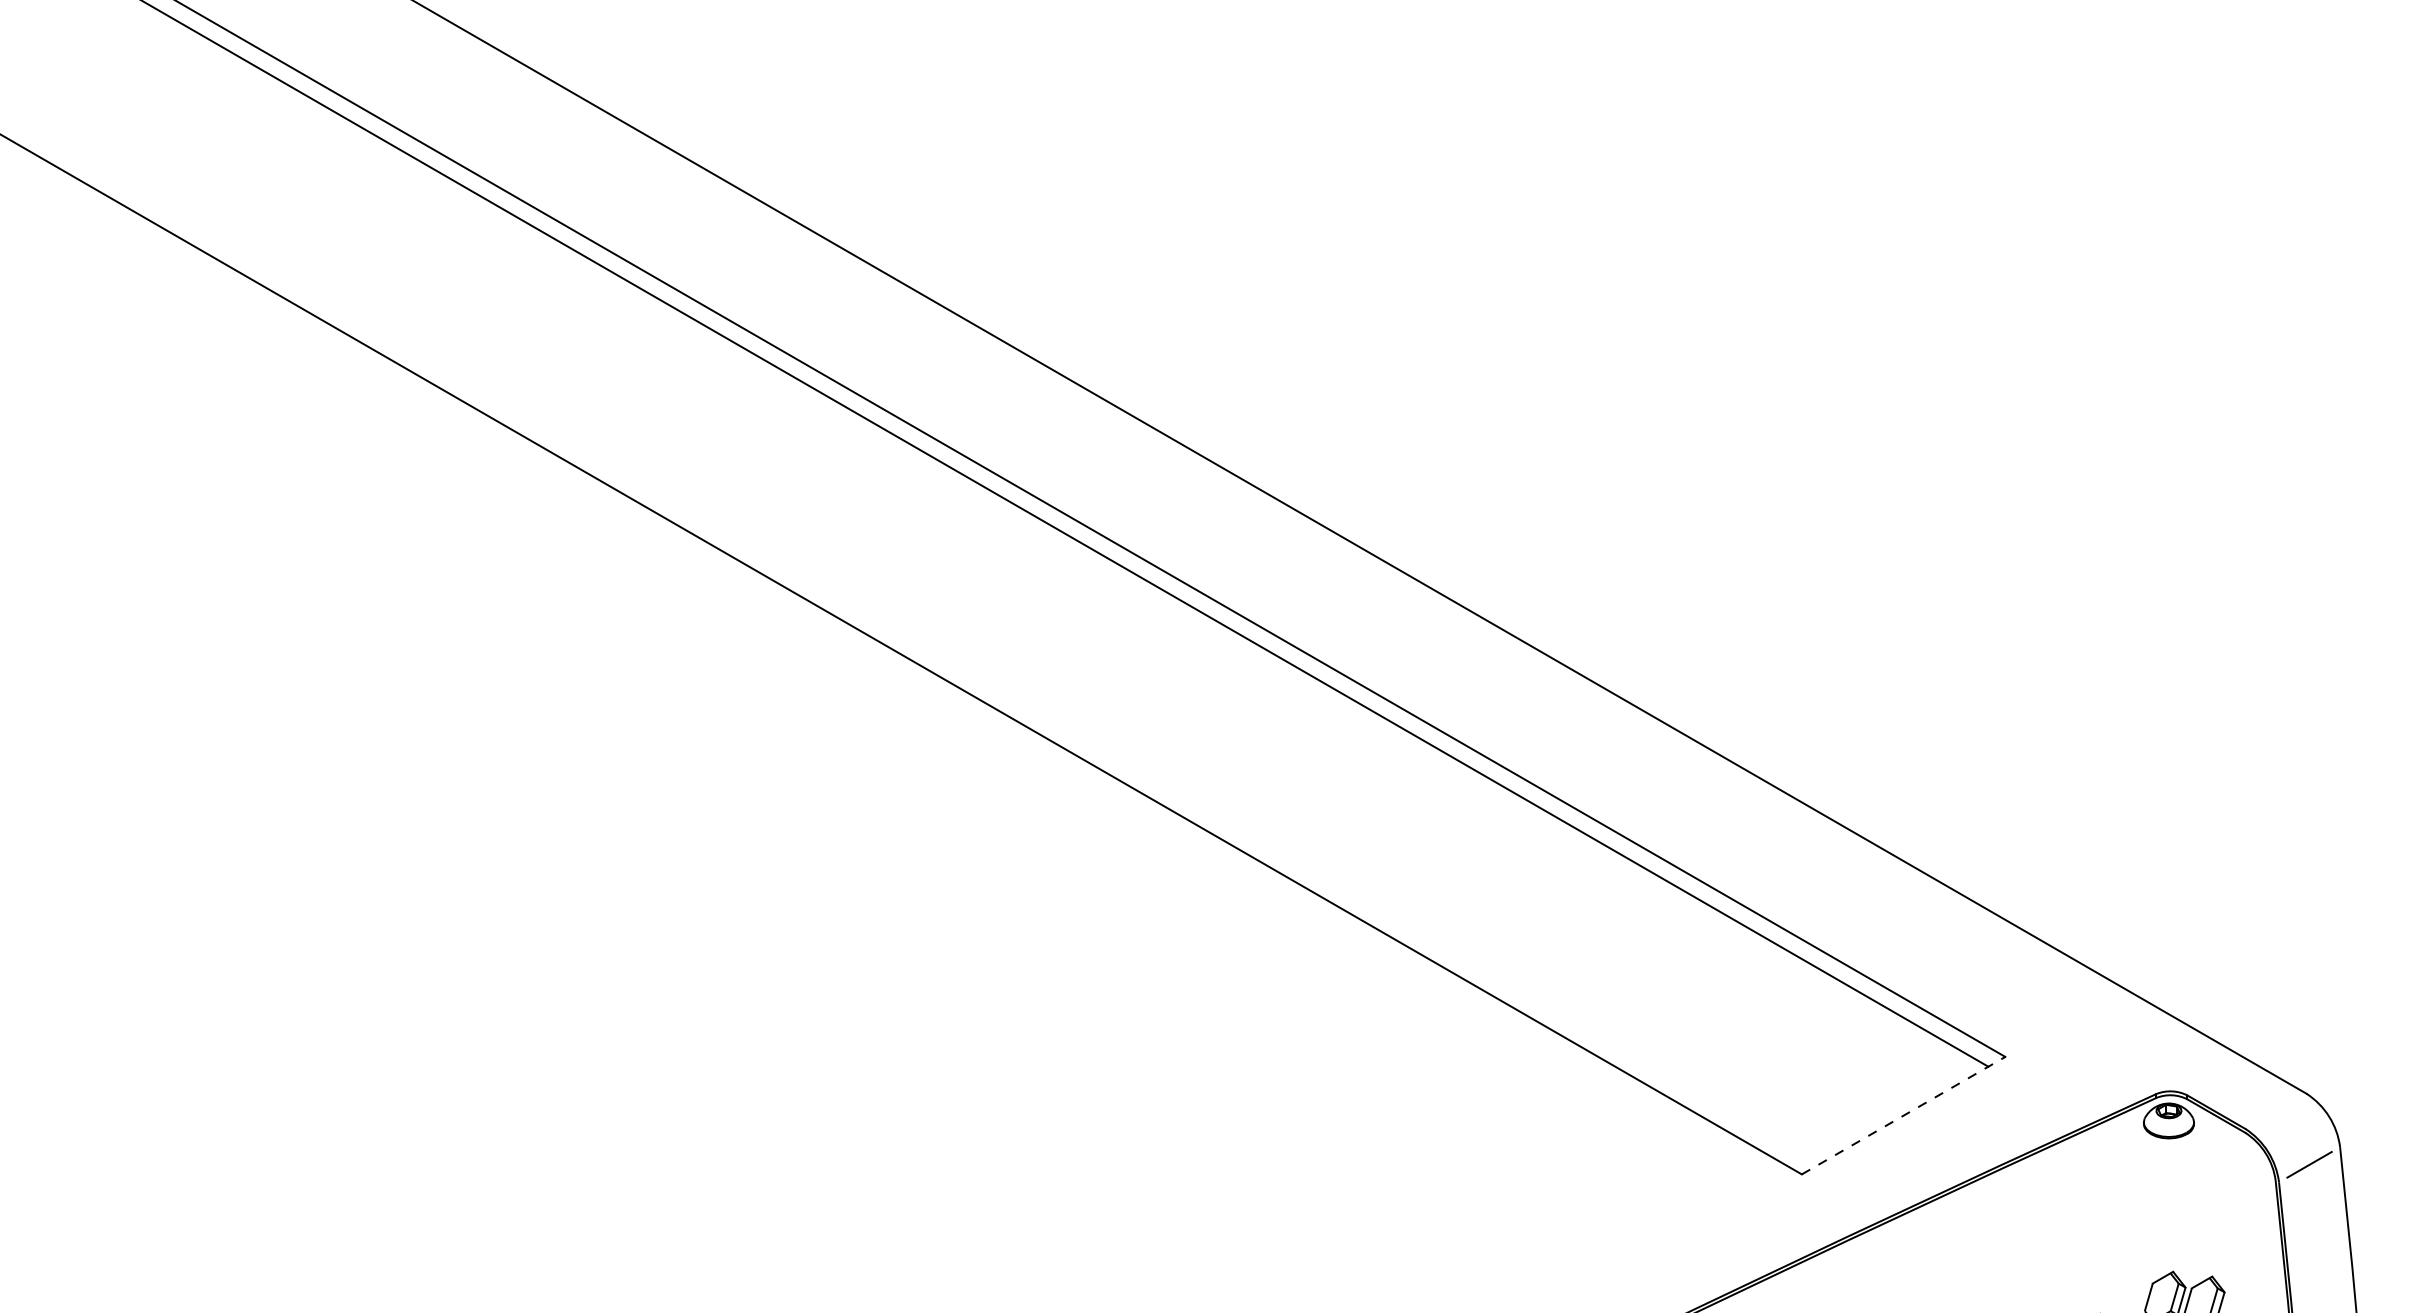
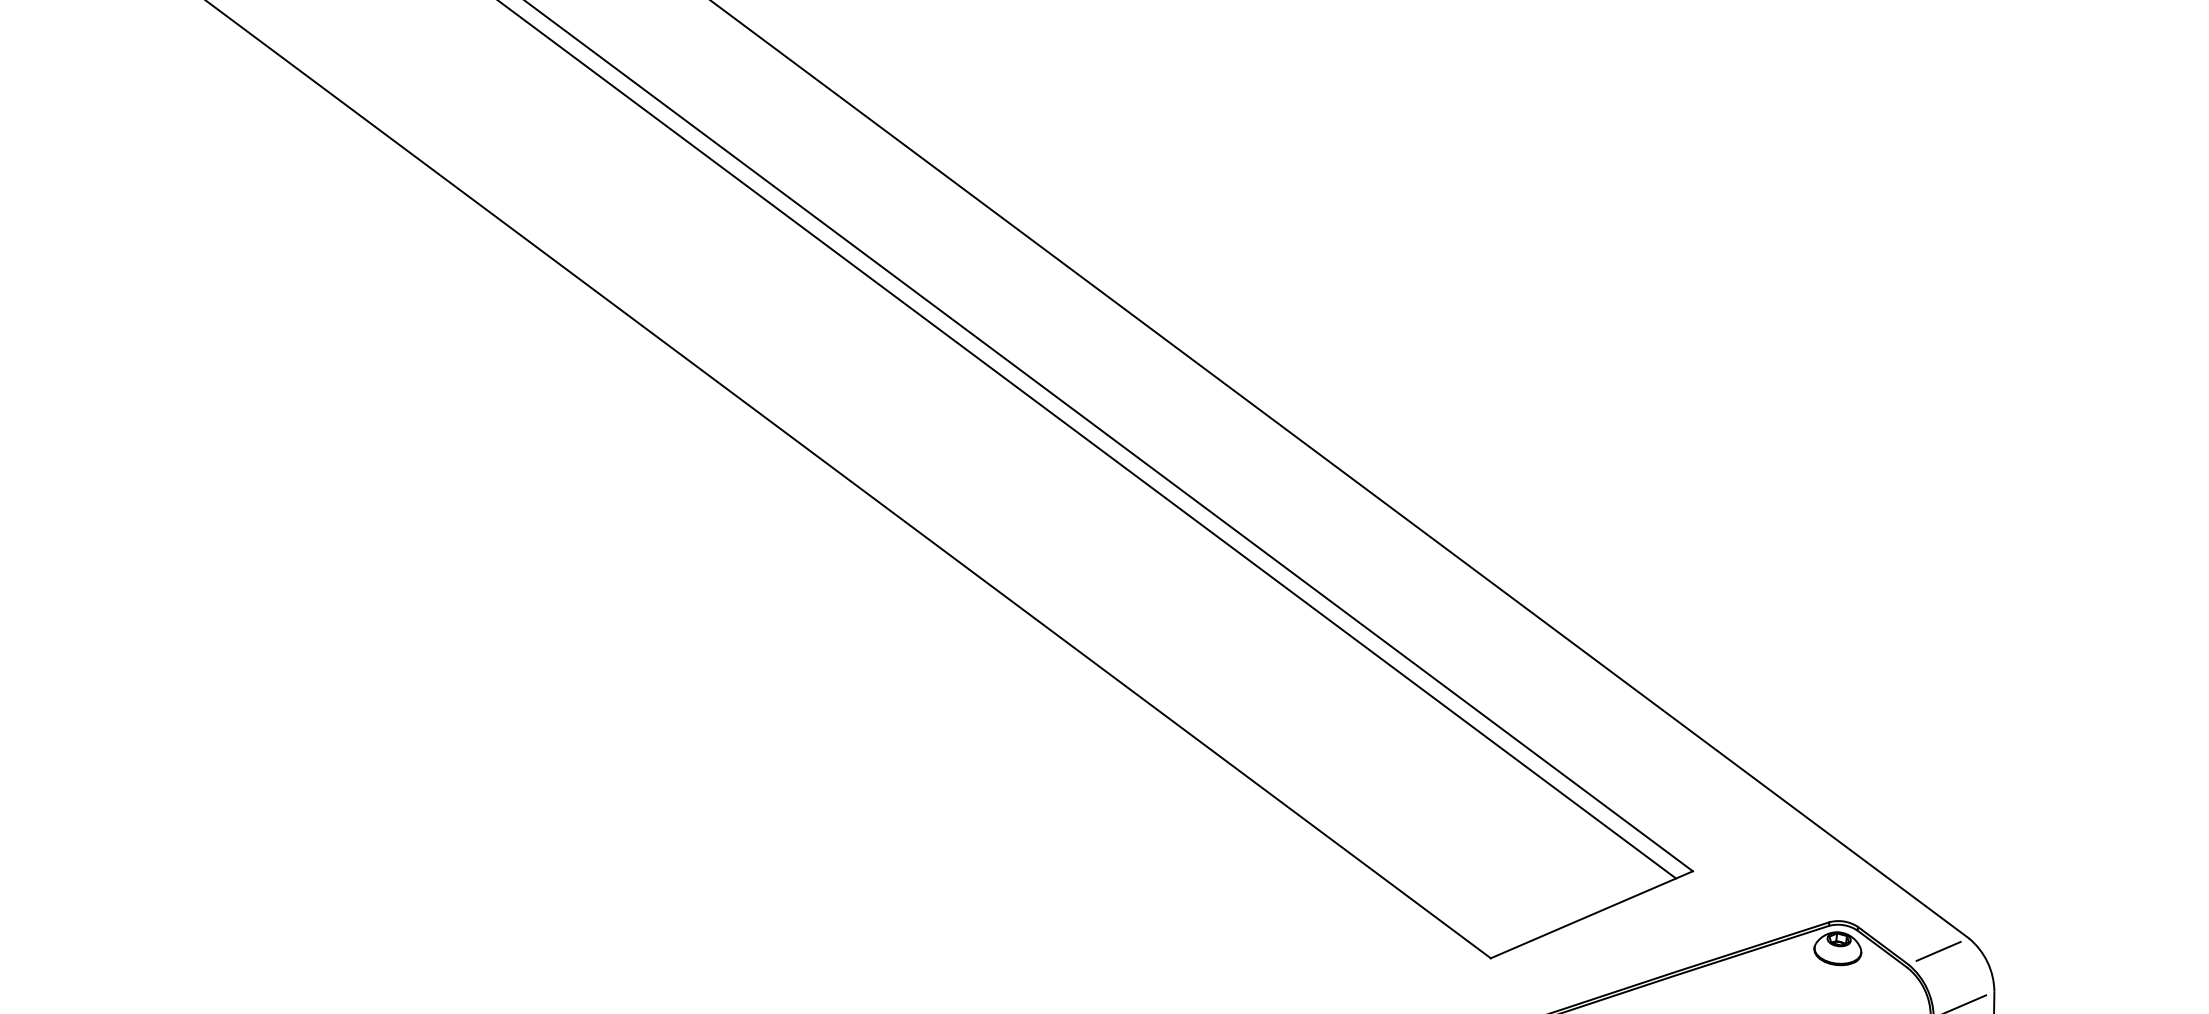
line: (2275, 1111) -> (1938, 951), added
line: (1904, 1115) -> (1592, 914), dashed -> solid

